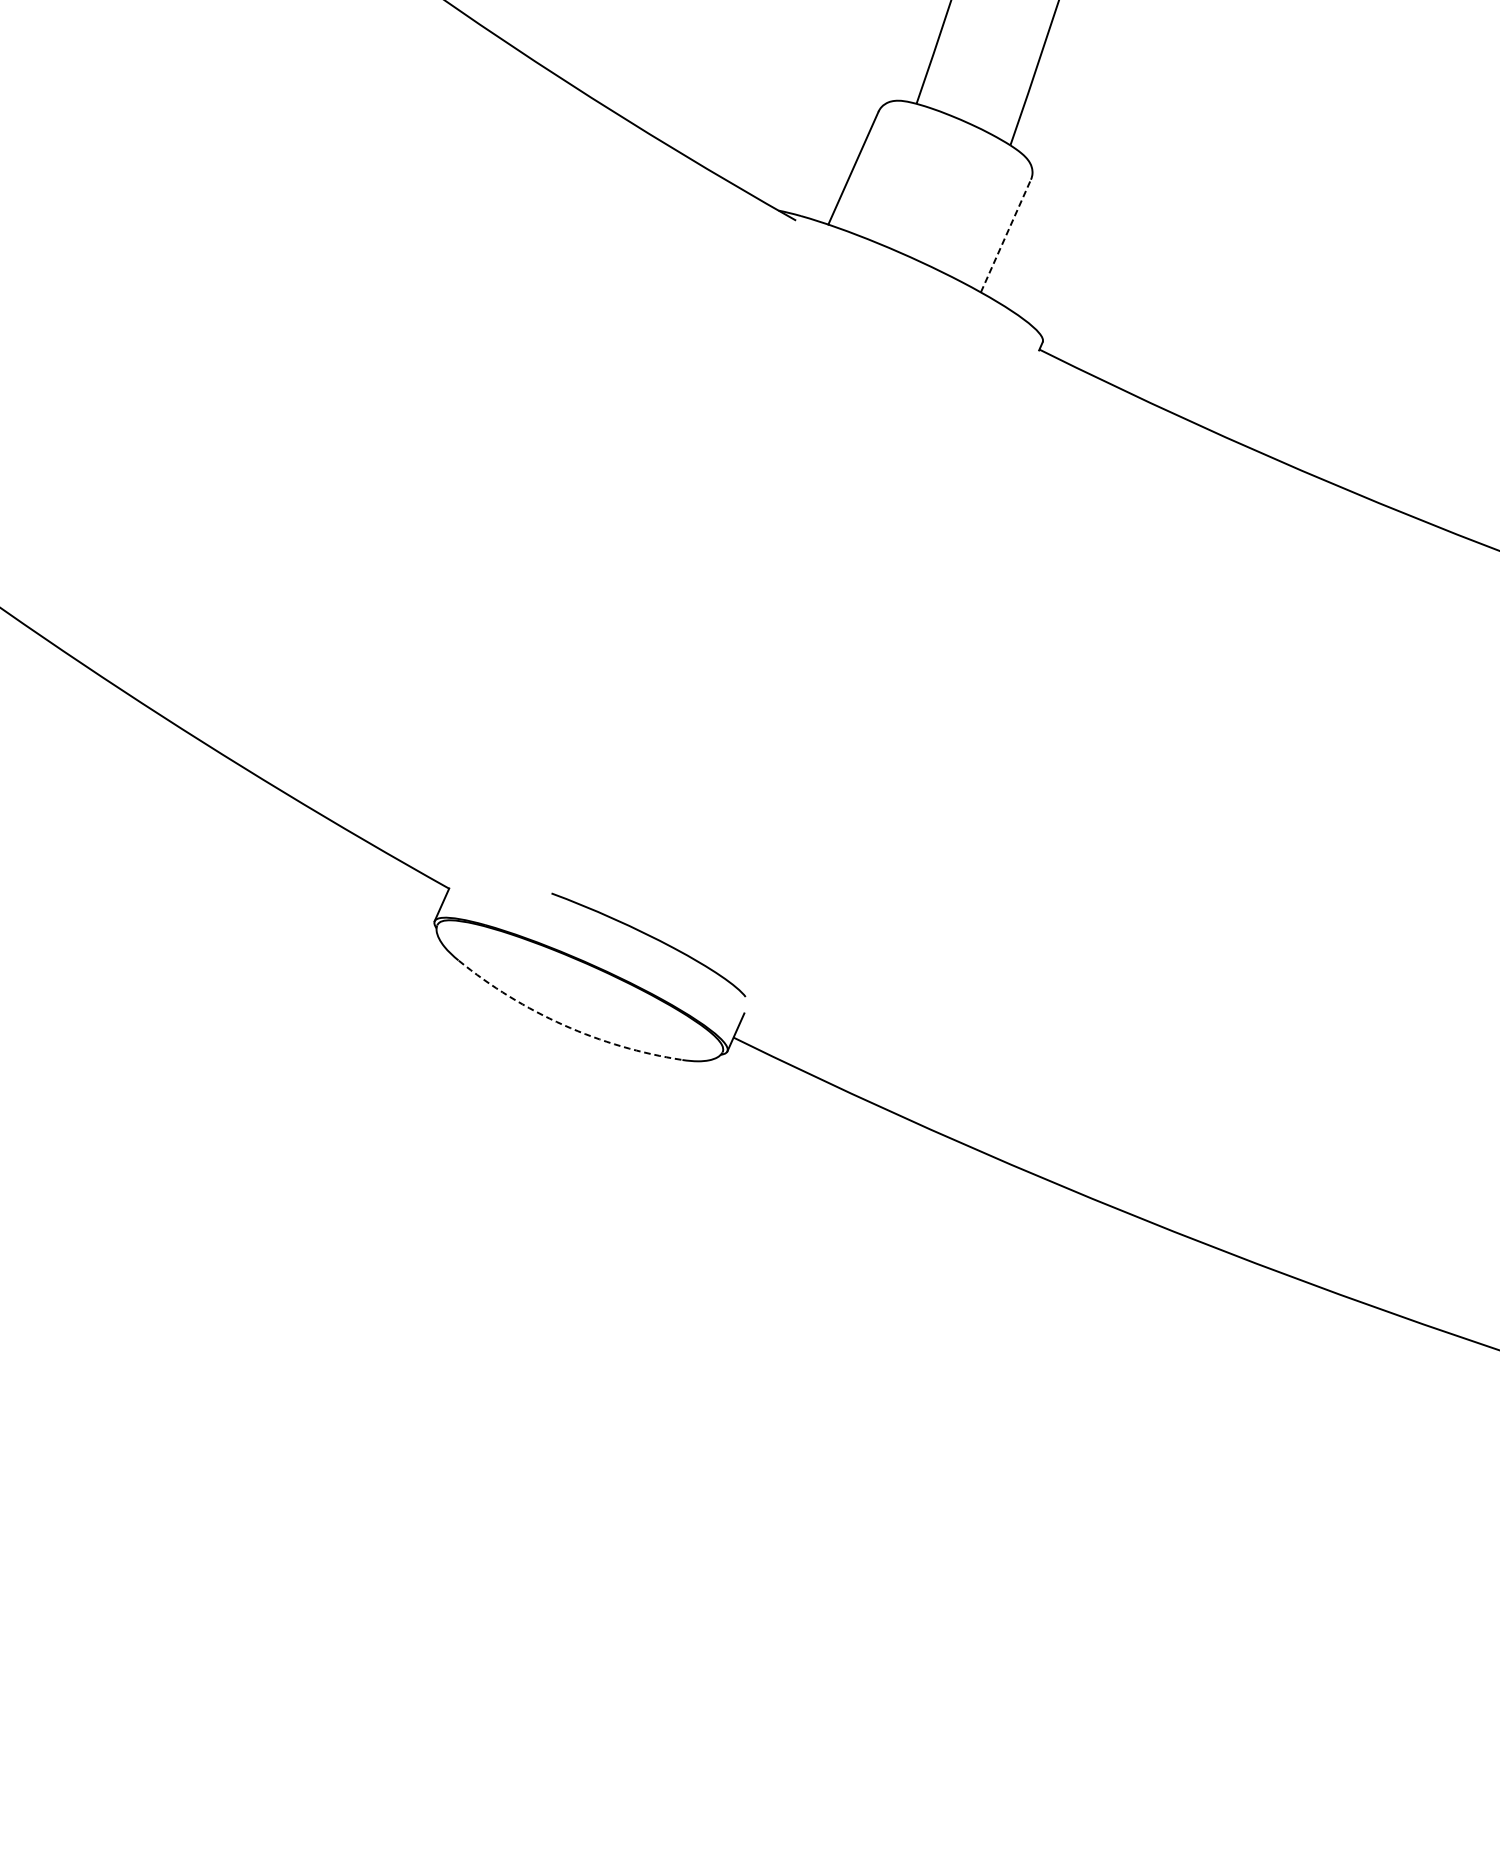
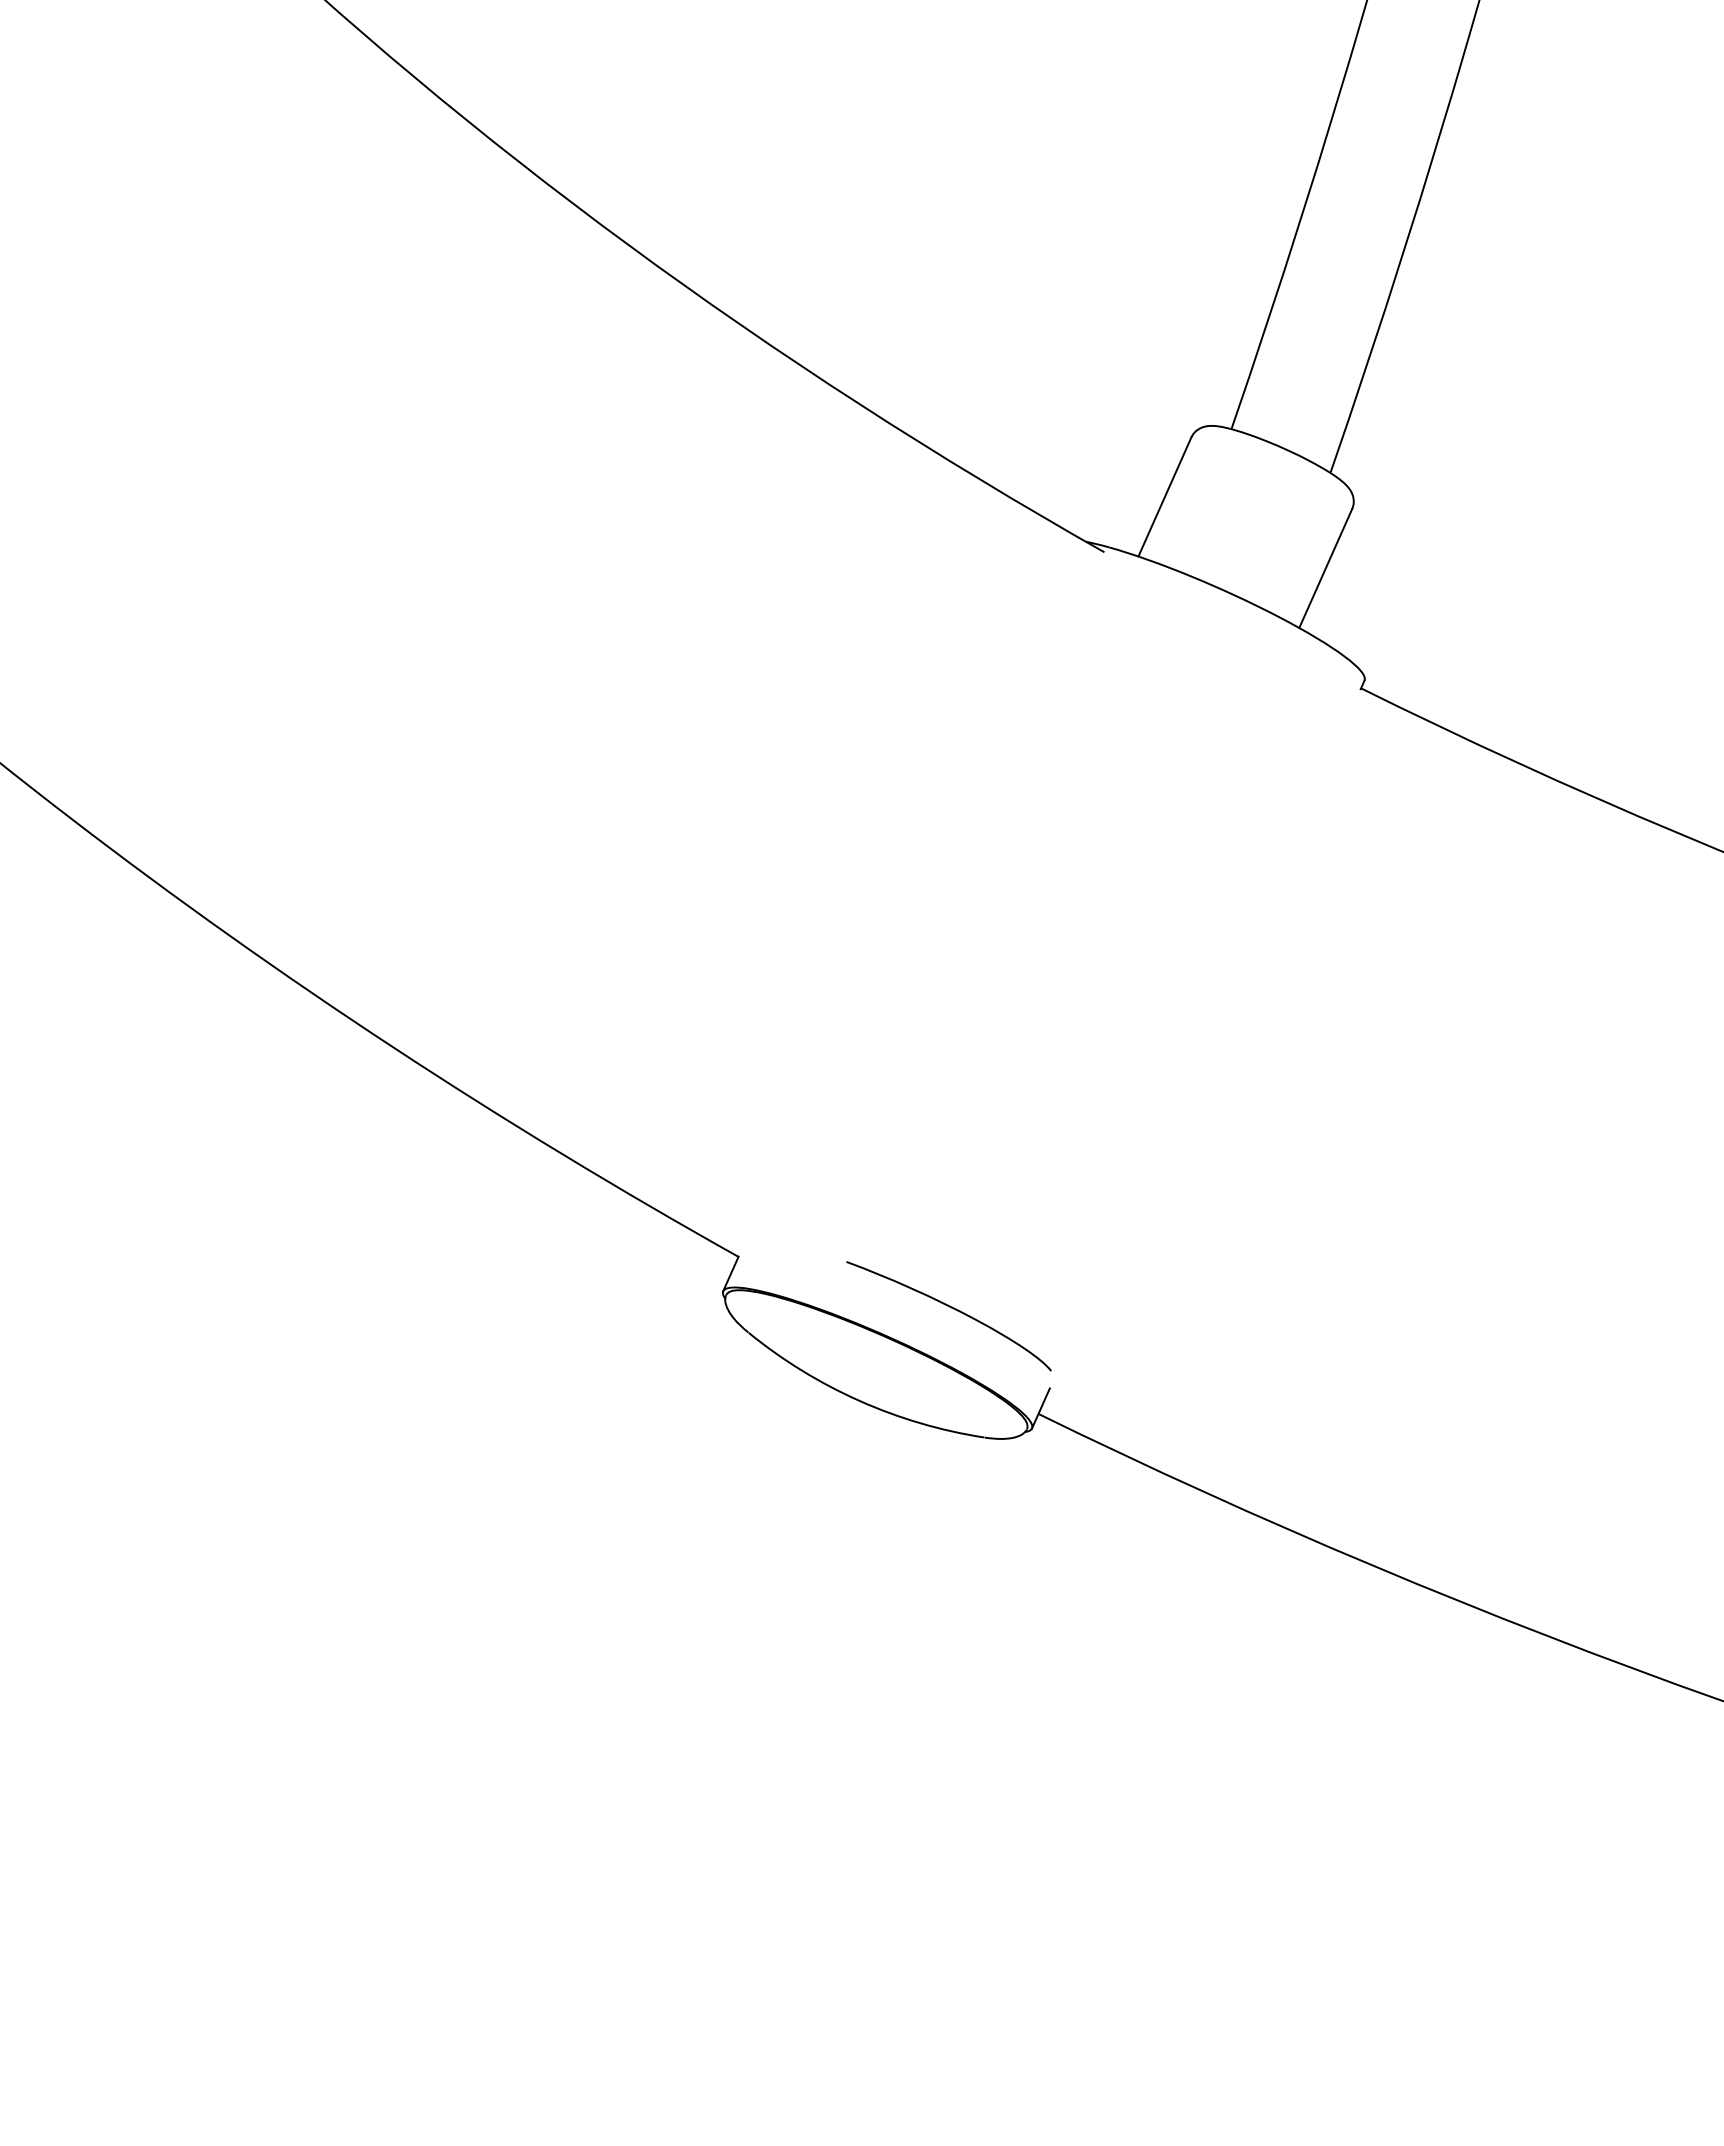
line: (1005, 235) -> (1325, 568), dashed -> solid
arc: (563, 1024) -> (859, 1400), dashed -> solid

